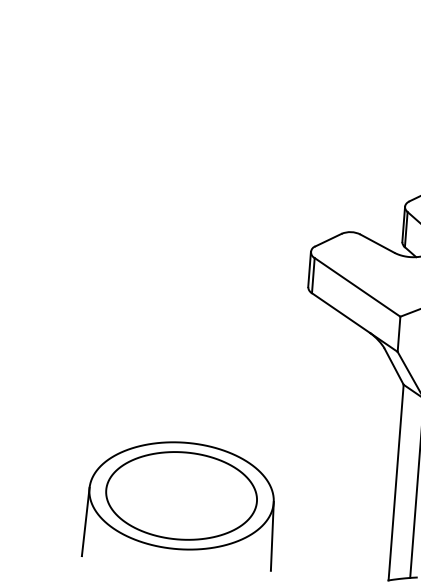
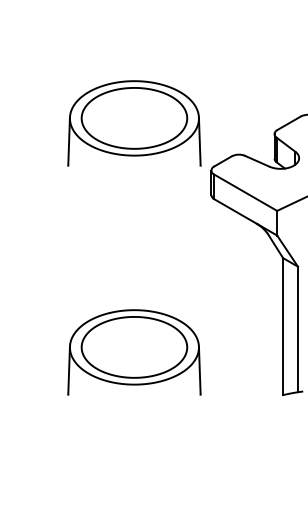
part: (206, 176) -> (134, 123), added

